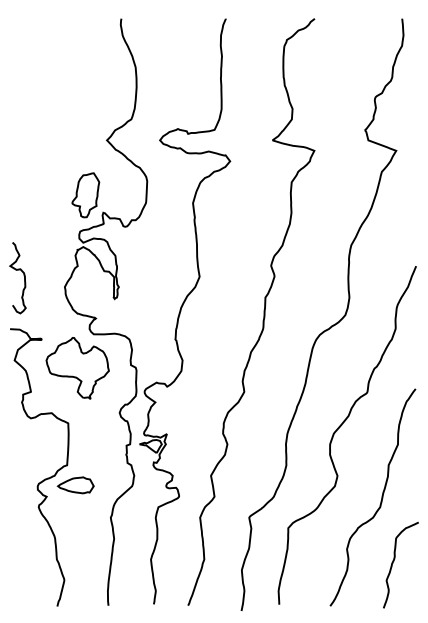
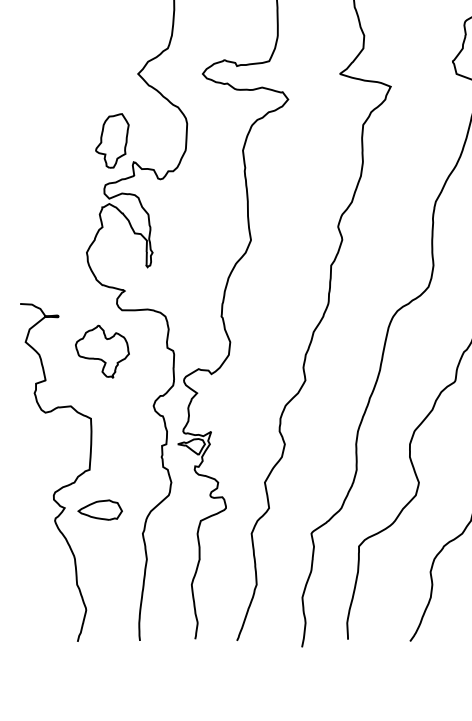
curve: (23, 275) -> (36, 238), removed
part: (77, 368) -> (102, 351), size x0.7
part: (75, 485) -> (99, 510), moved

